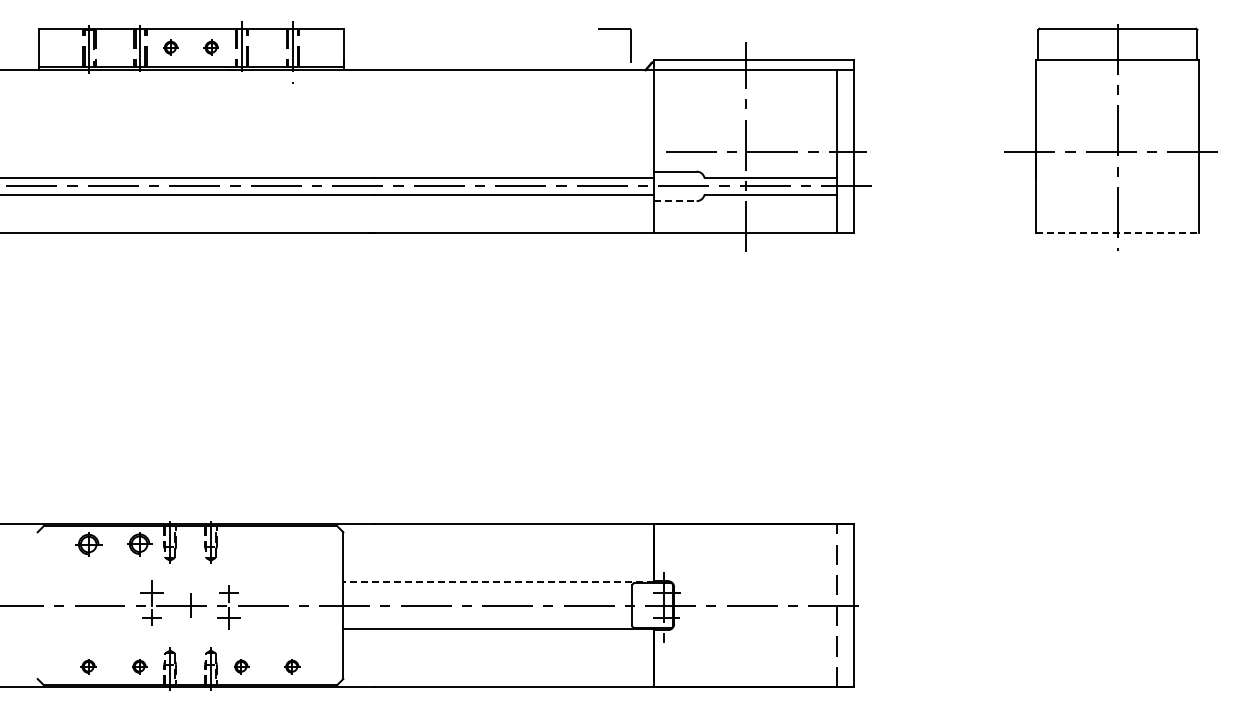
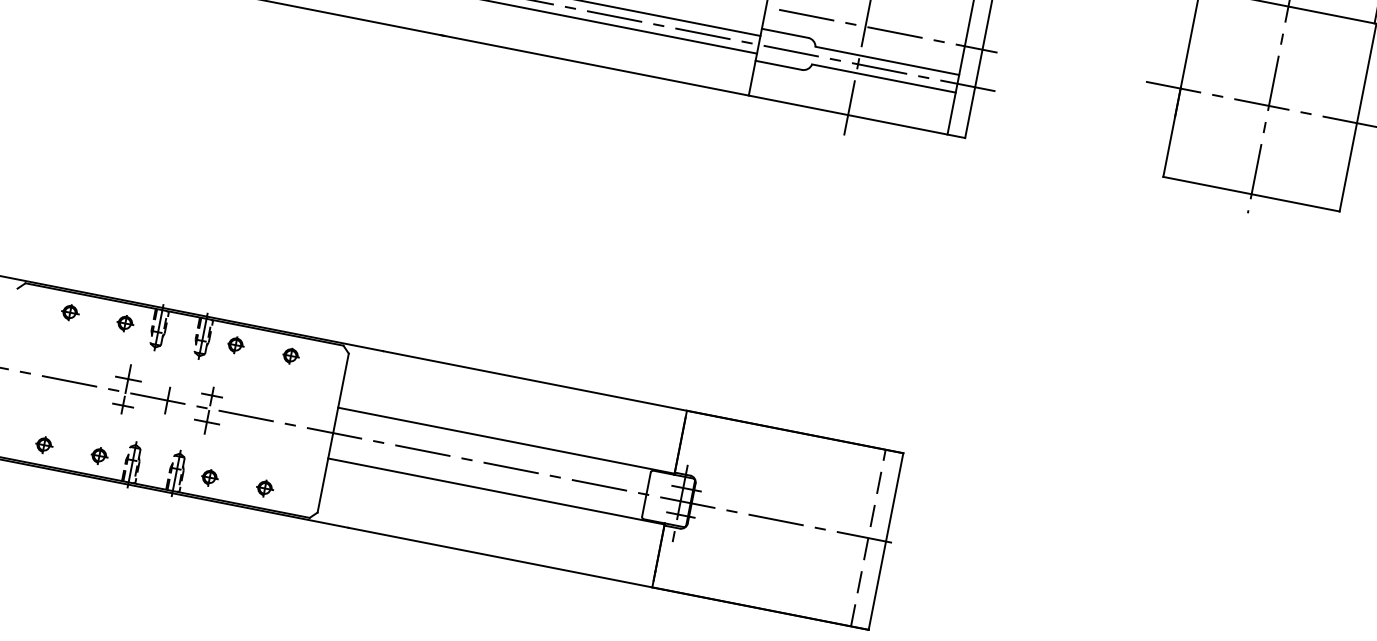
line: (675, 201) -> (779, 65), dashed -> solid
line: (1118, 233) -> (1252, 194), dashed -> solid
part: (88, 544) -> (70, 312), size x0.62
part: (139, 544) -> (125, 323), size x0.62
part: (241, 544) -> (235, 345), added
part: (292, 544) -> (291, 356), added
line: (498, 582) -> (506, 440), dashed -> solid

